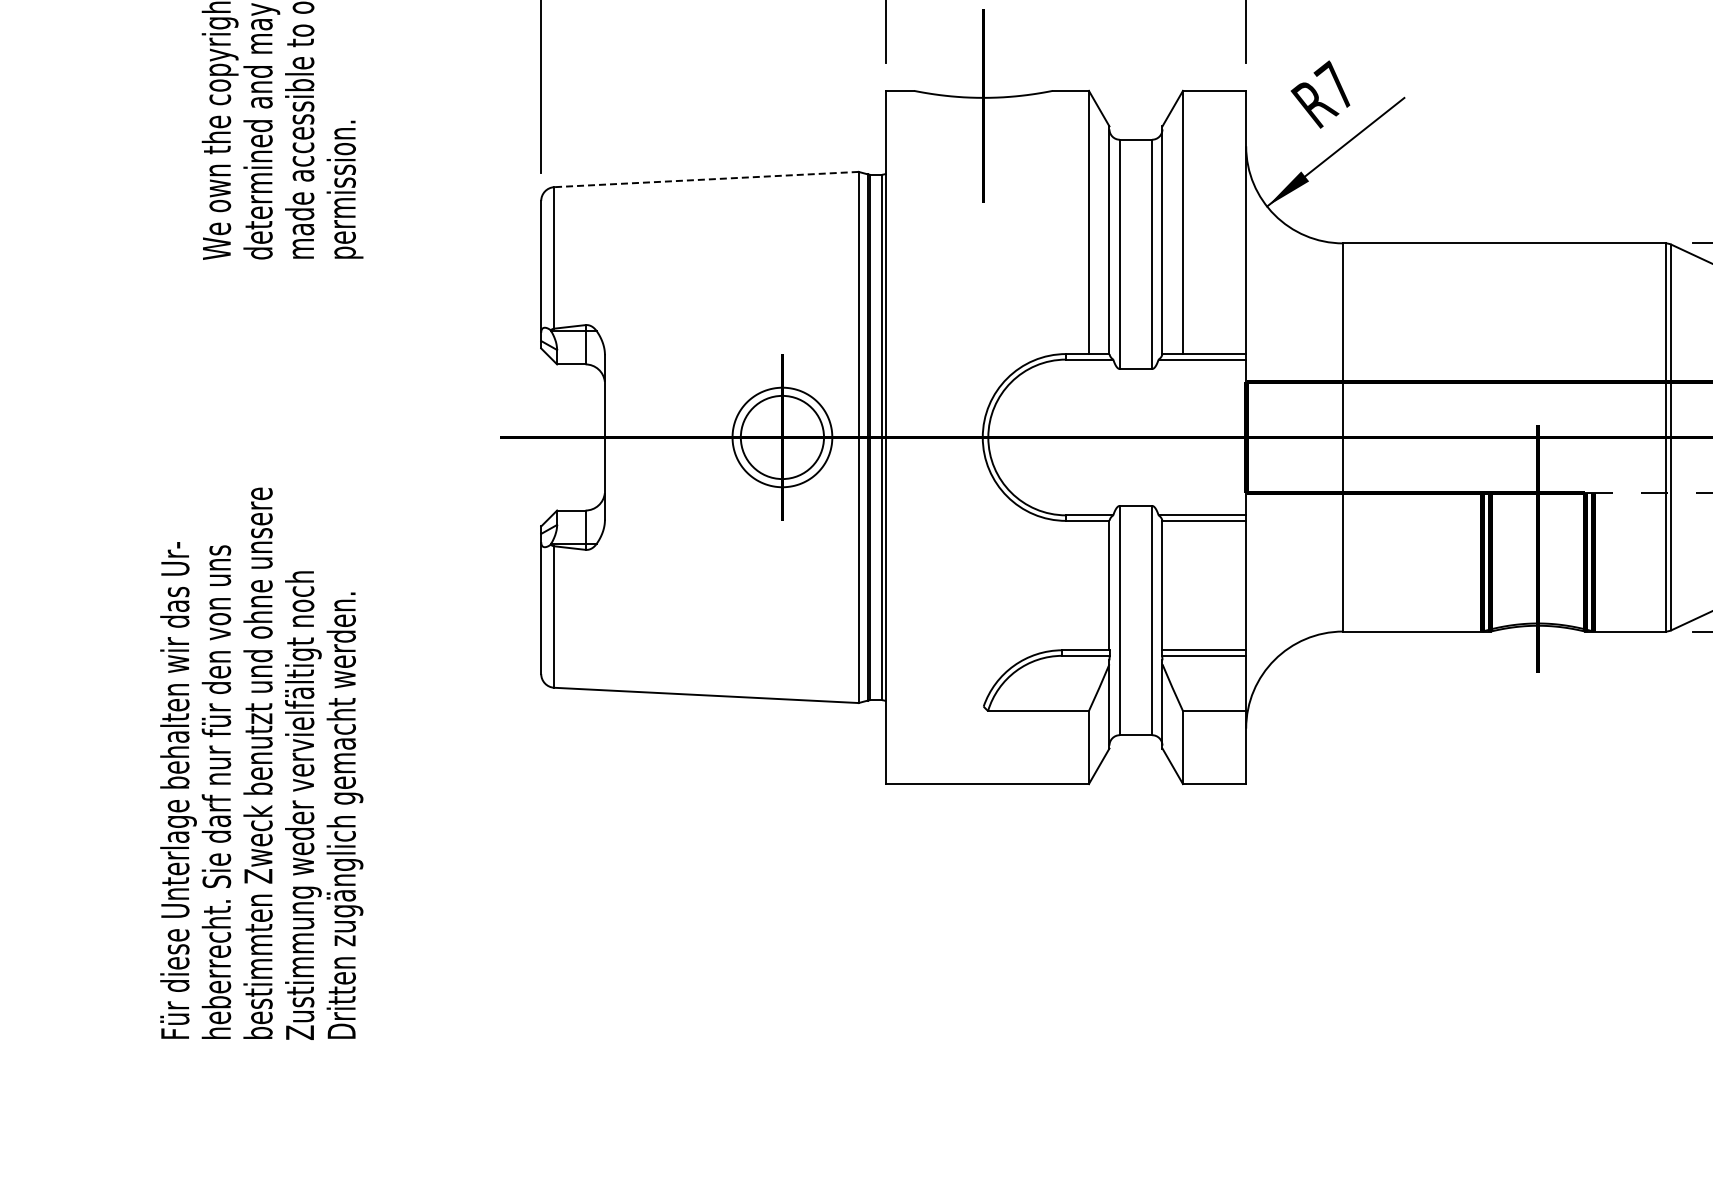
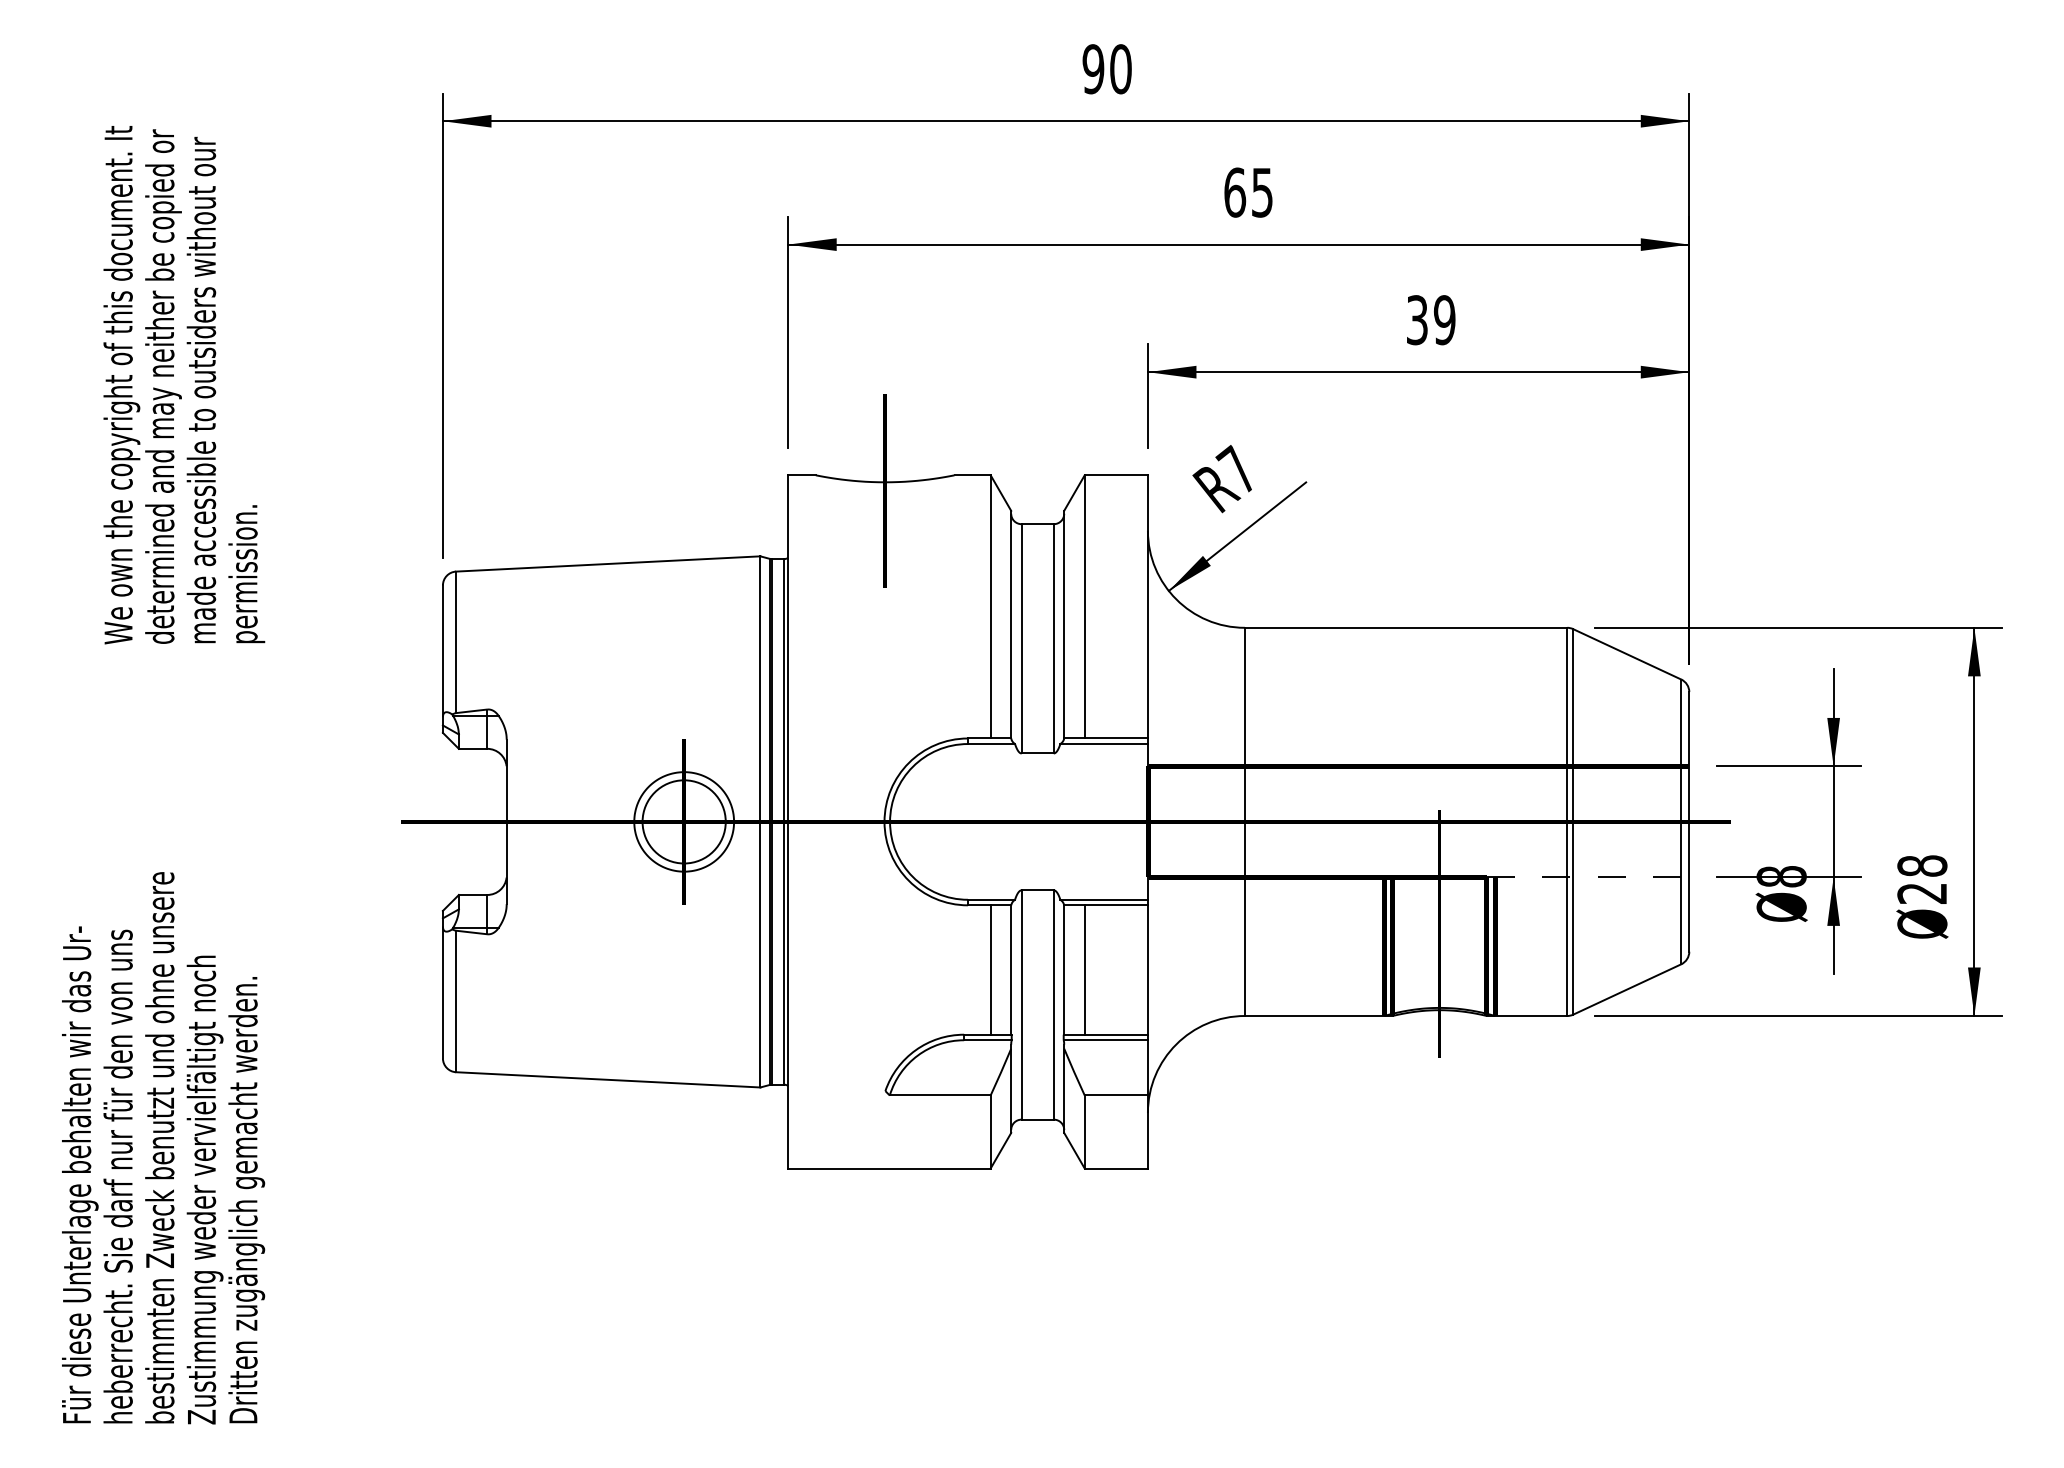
line: (705, 180) -> (607, 564), dashed -> solid
line: (1088, 585) -> (990, 969), added
line: (1182, 585) -> (1084, 969), added

